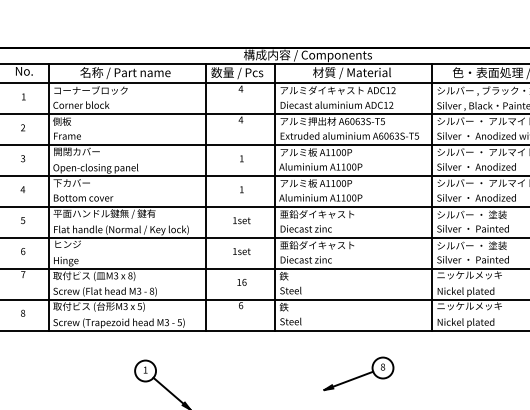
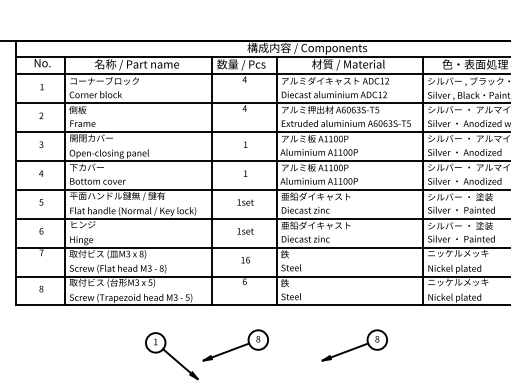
part: (231, 373) -> (235, 345), added

